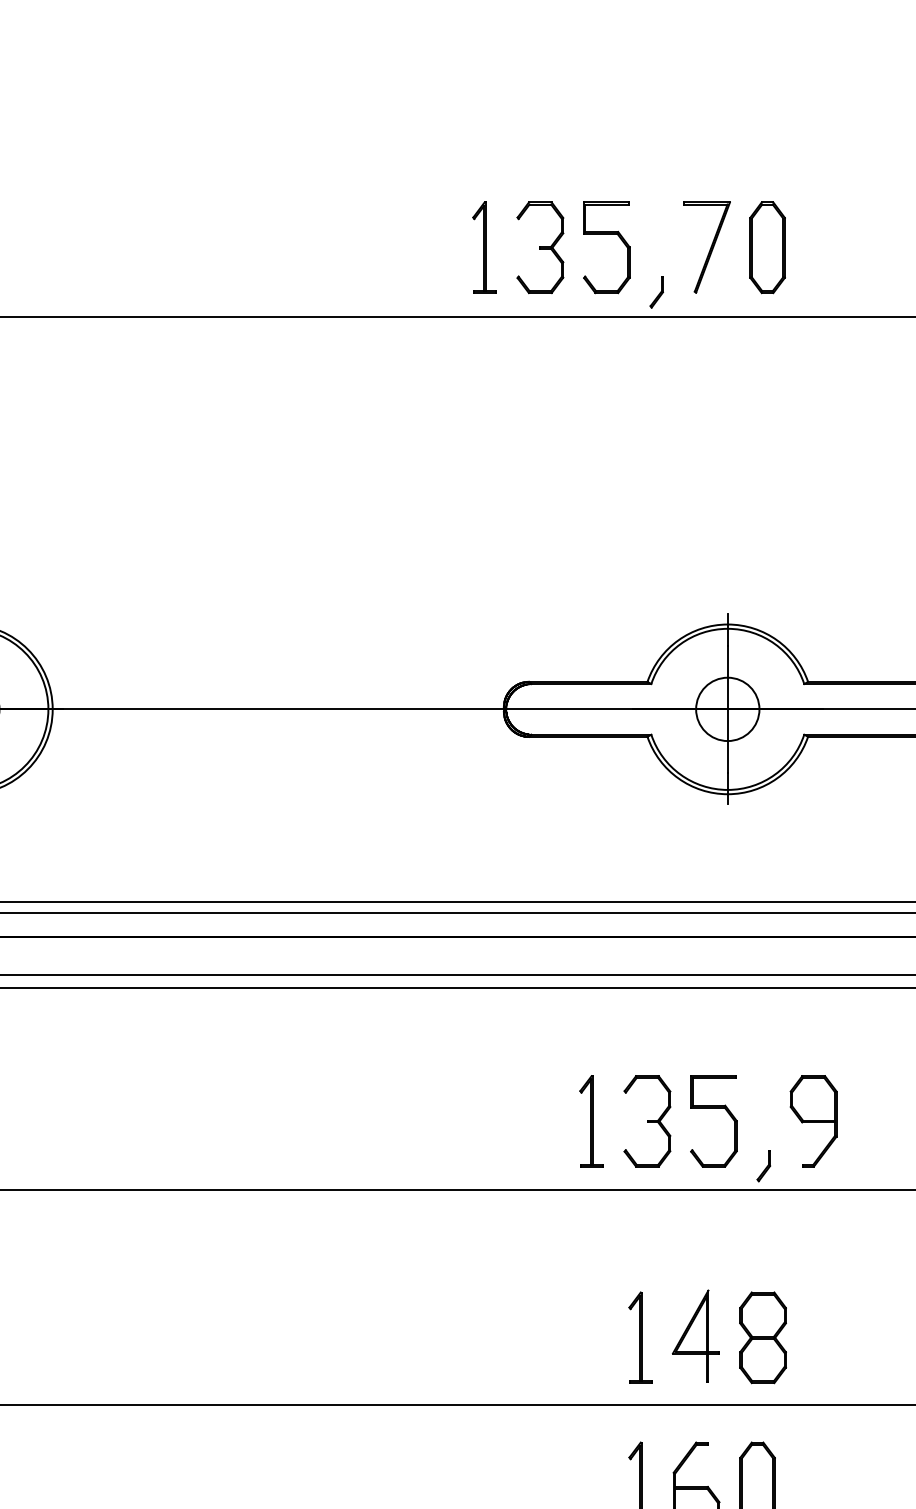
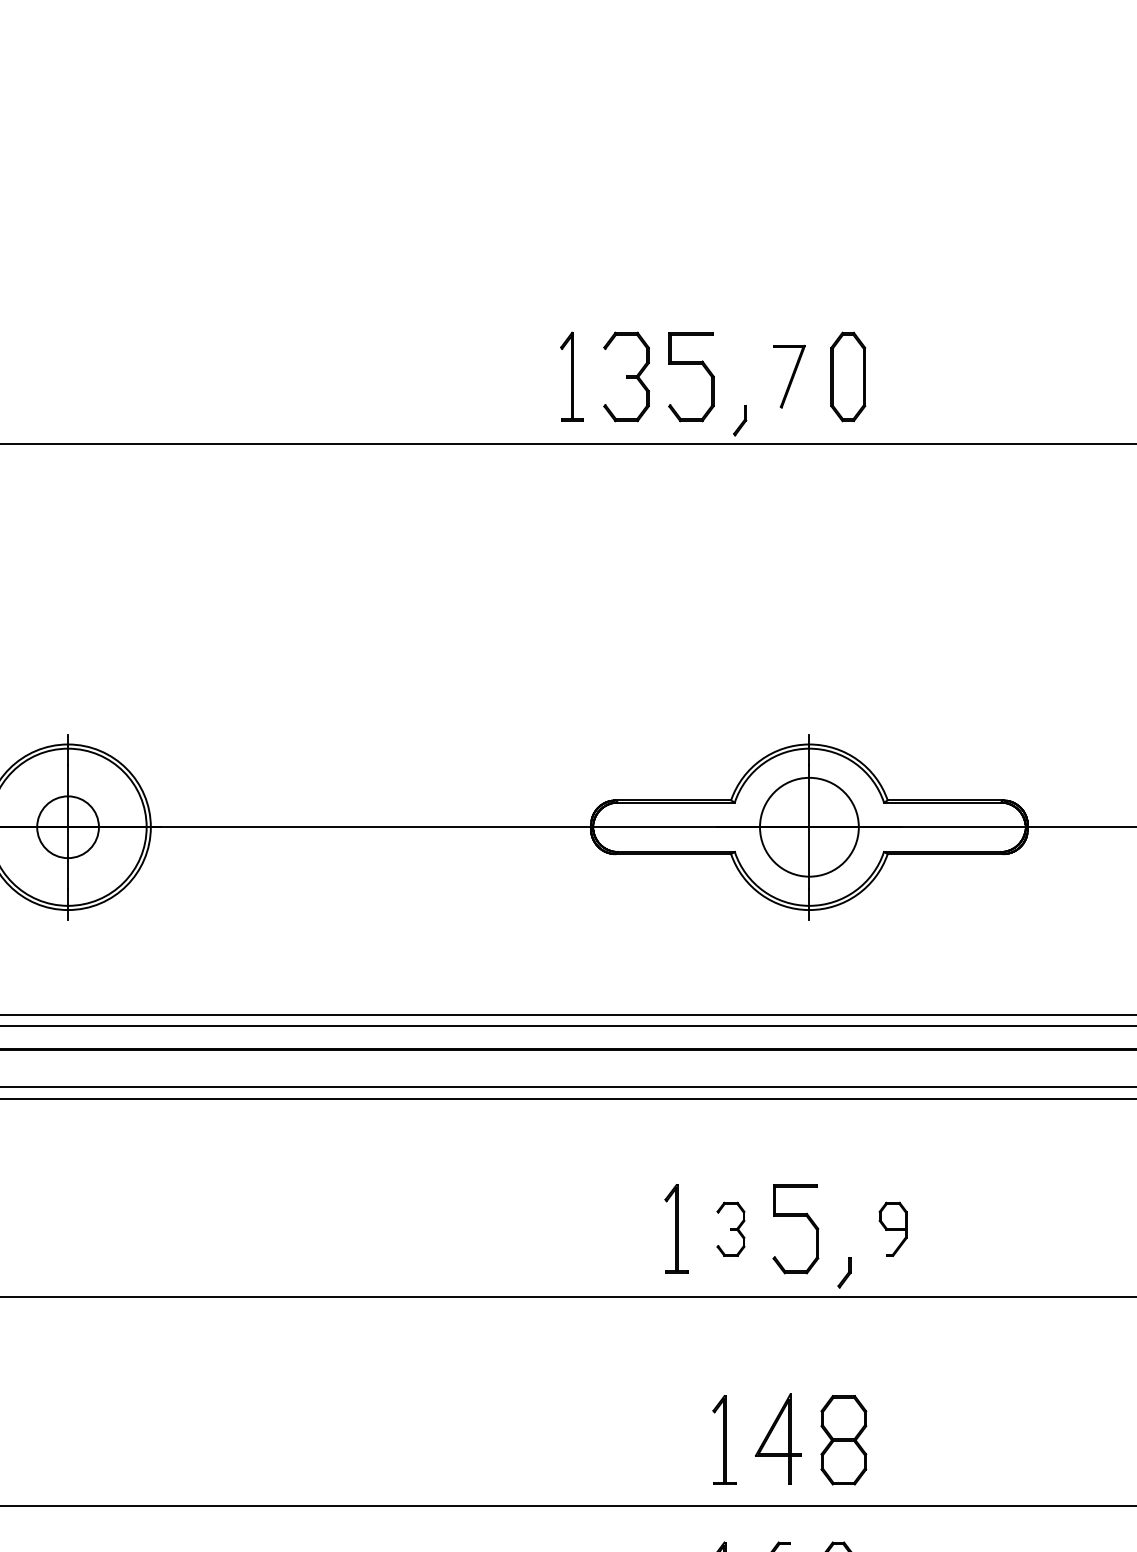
part: (707, 247) -> (789, 376), size x0.7
circle: (727, 709) -> (809, 827), size x1.6
part: (646, 1121) -> (730, 1229), size x0.6
part: (812, 1121) -> (892, 1229), size x0.6

